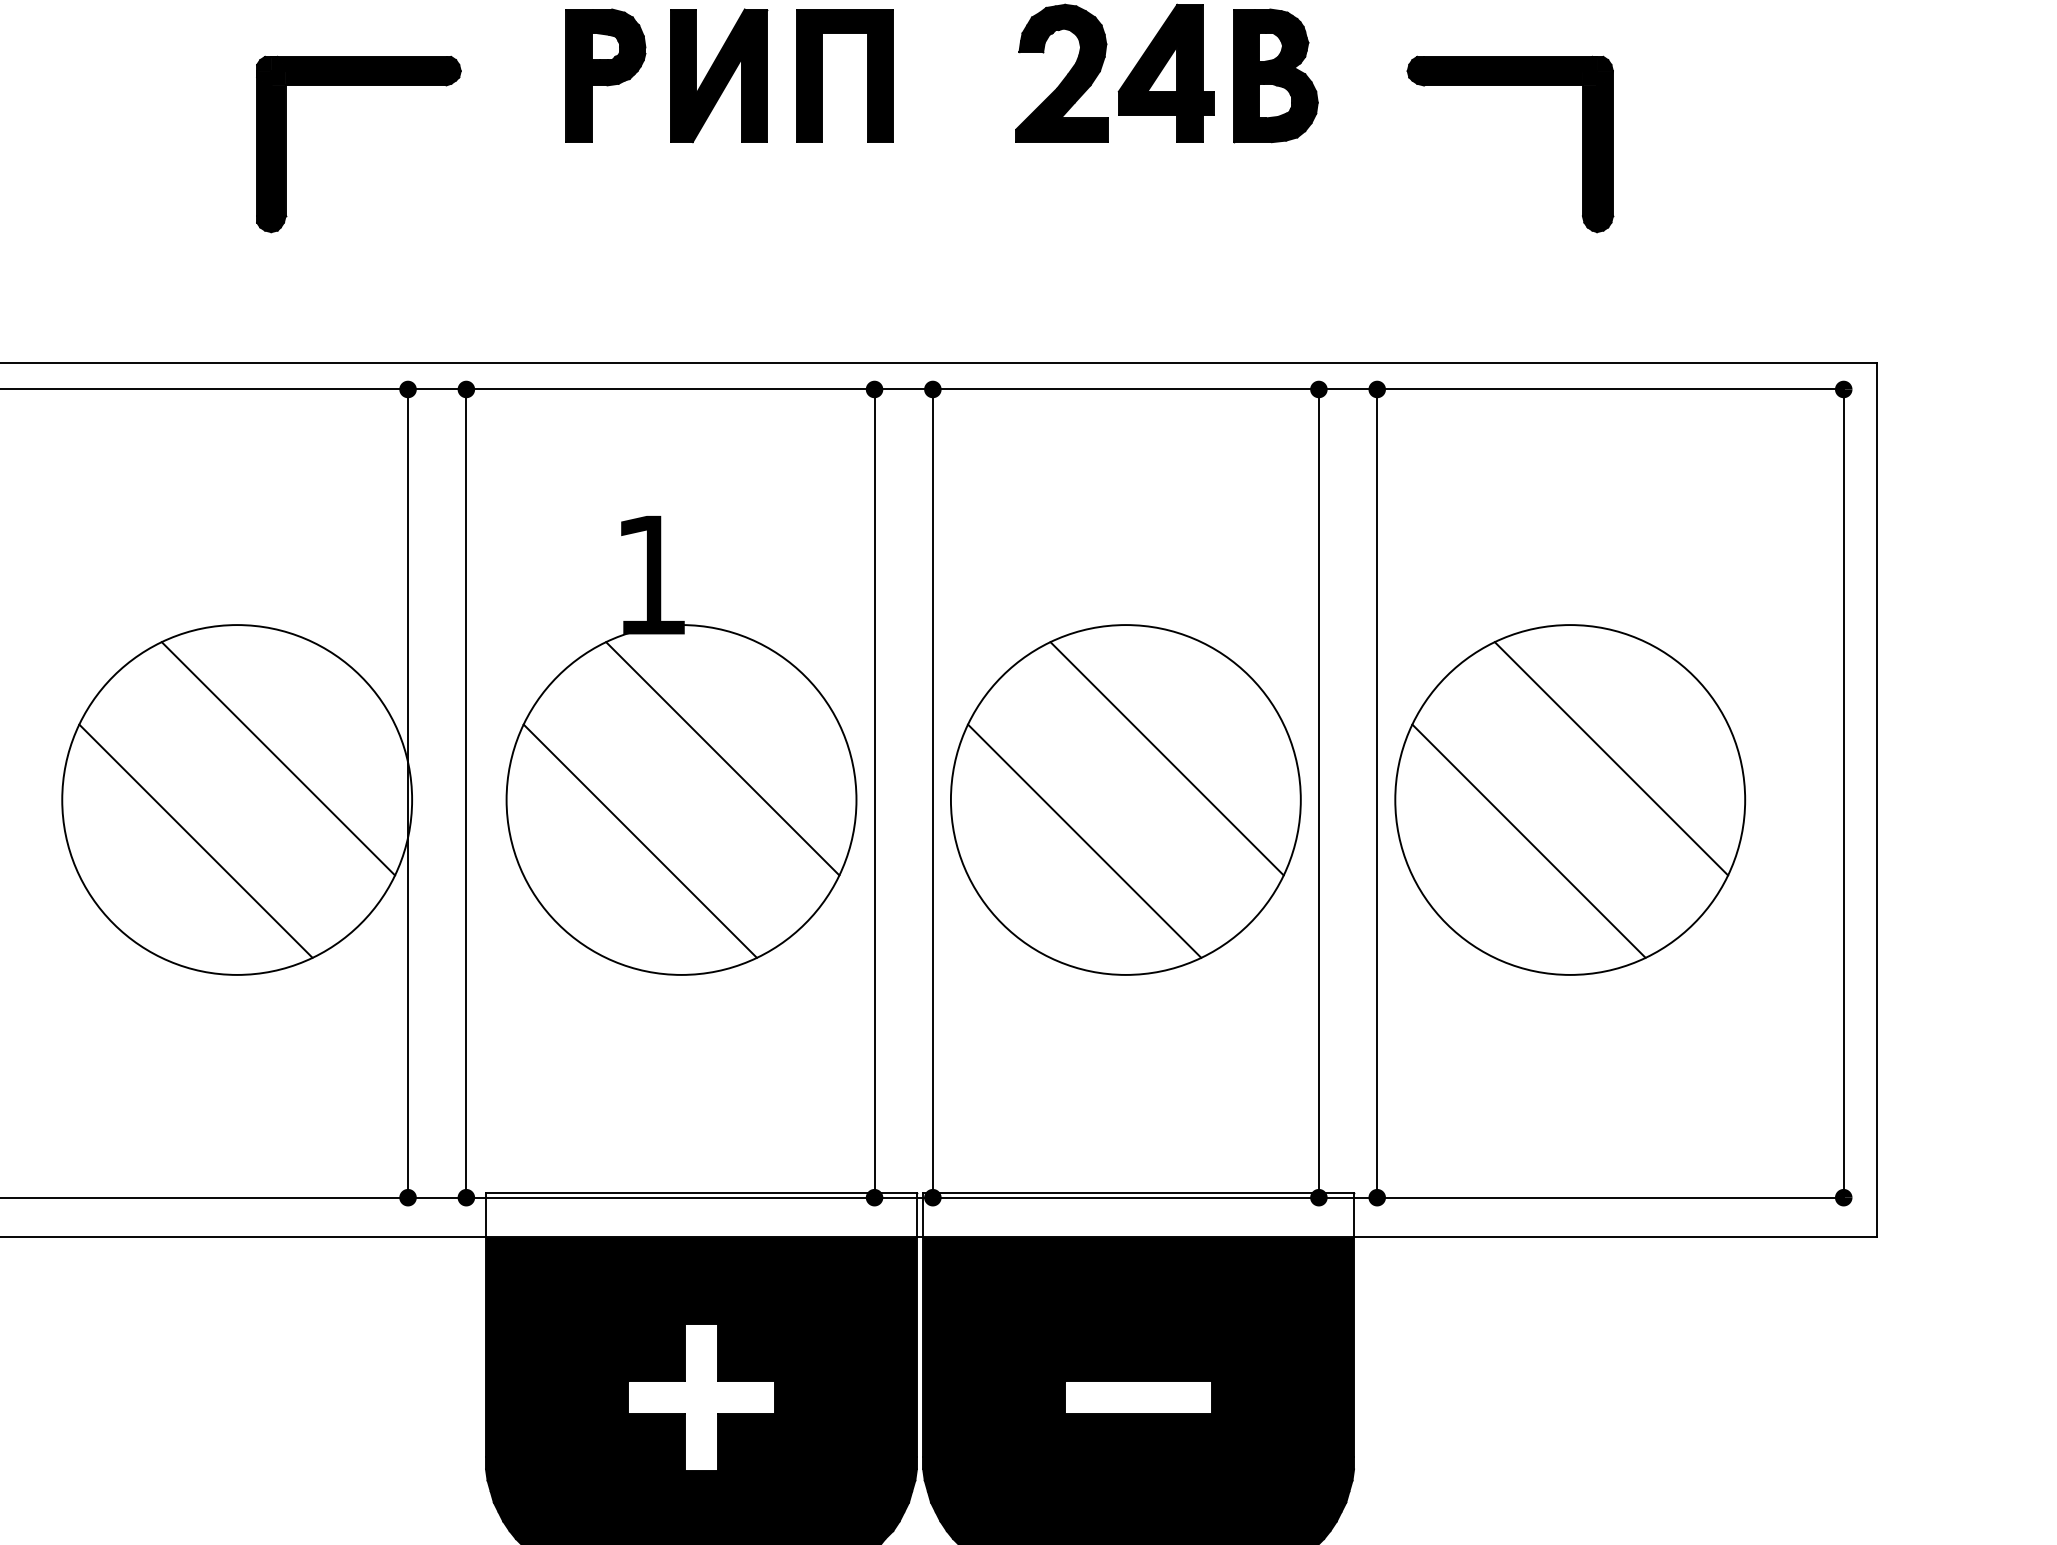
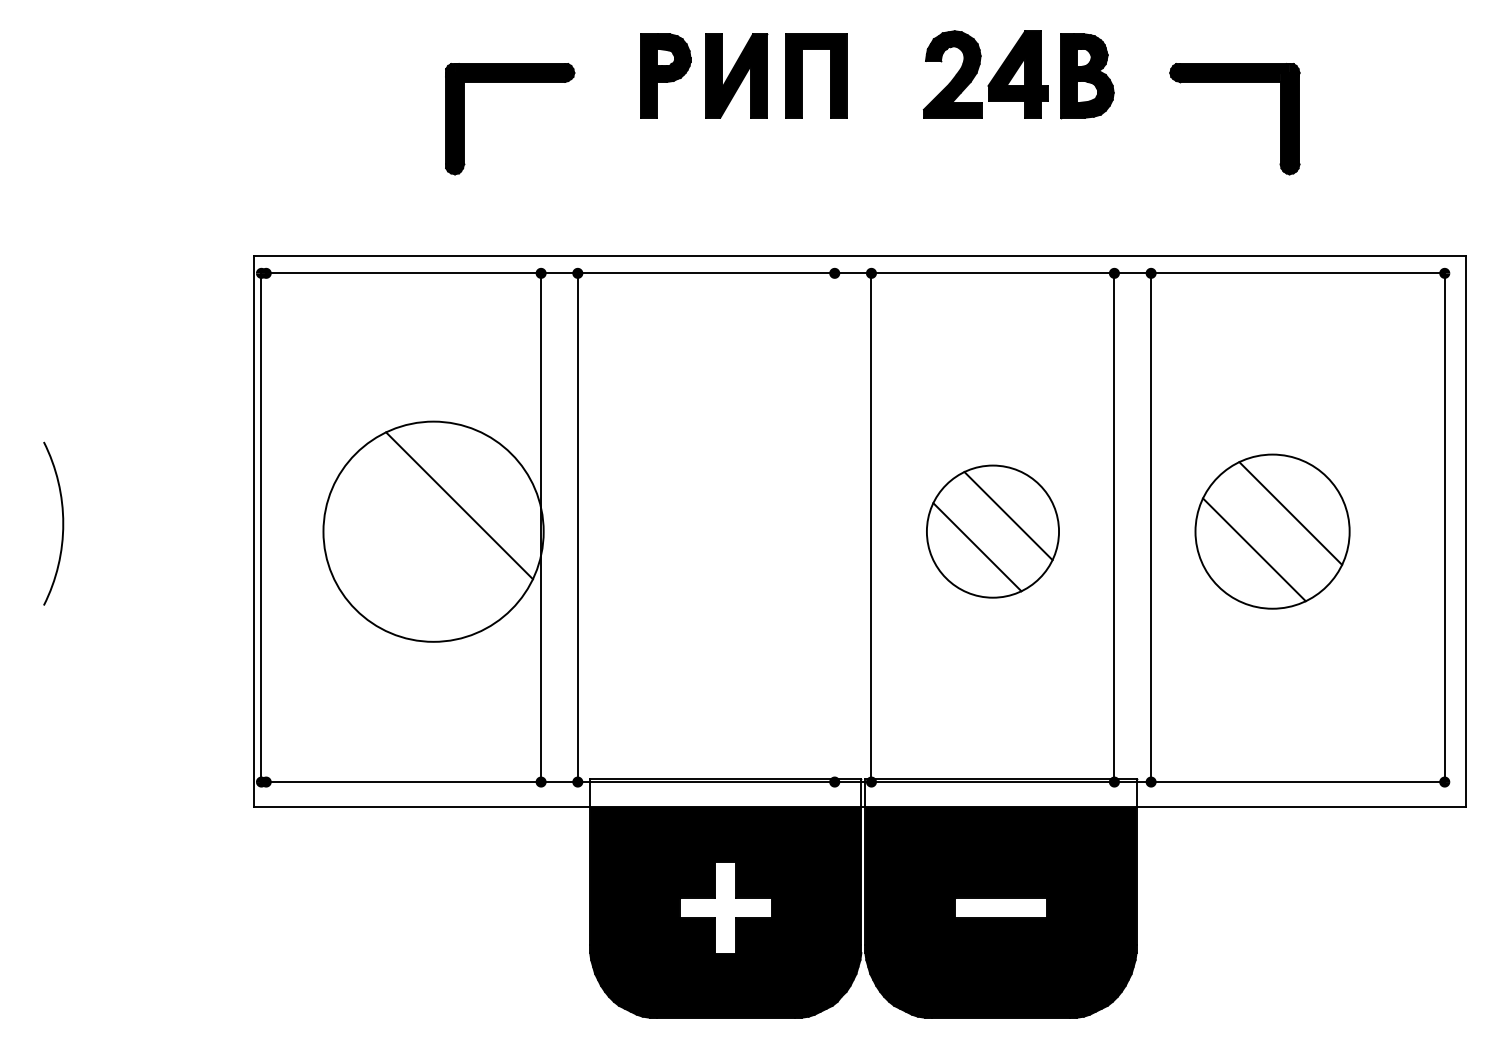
part: (681, 745) -> (713, 497), removed
line: (874, 793) -> (834, 527), removed
part: (1125, 799) -> (992, 531), size x0.6
part: (1570, 799) -> (1272, 531), size x0.7
line: (195, 840) -> (407, 557), removed

